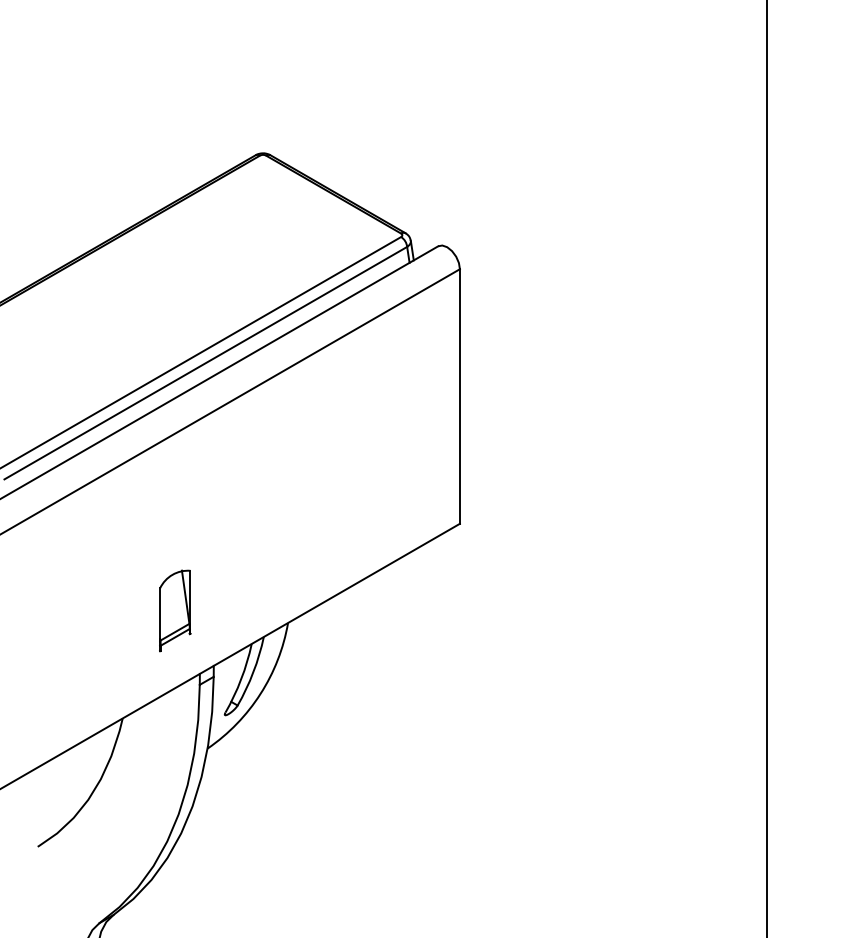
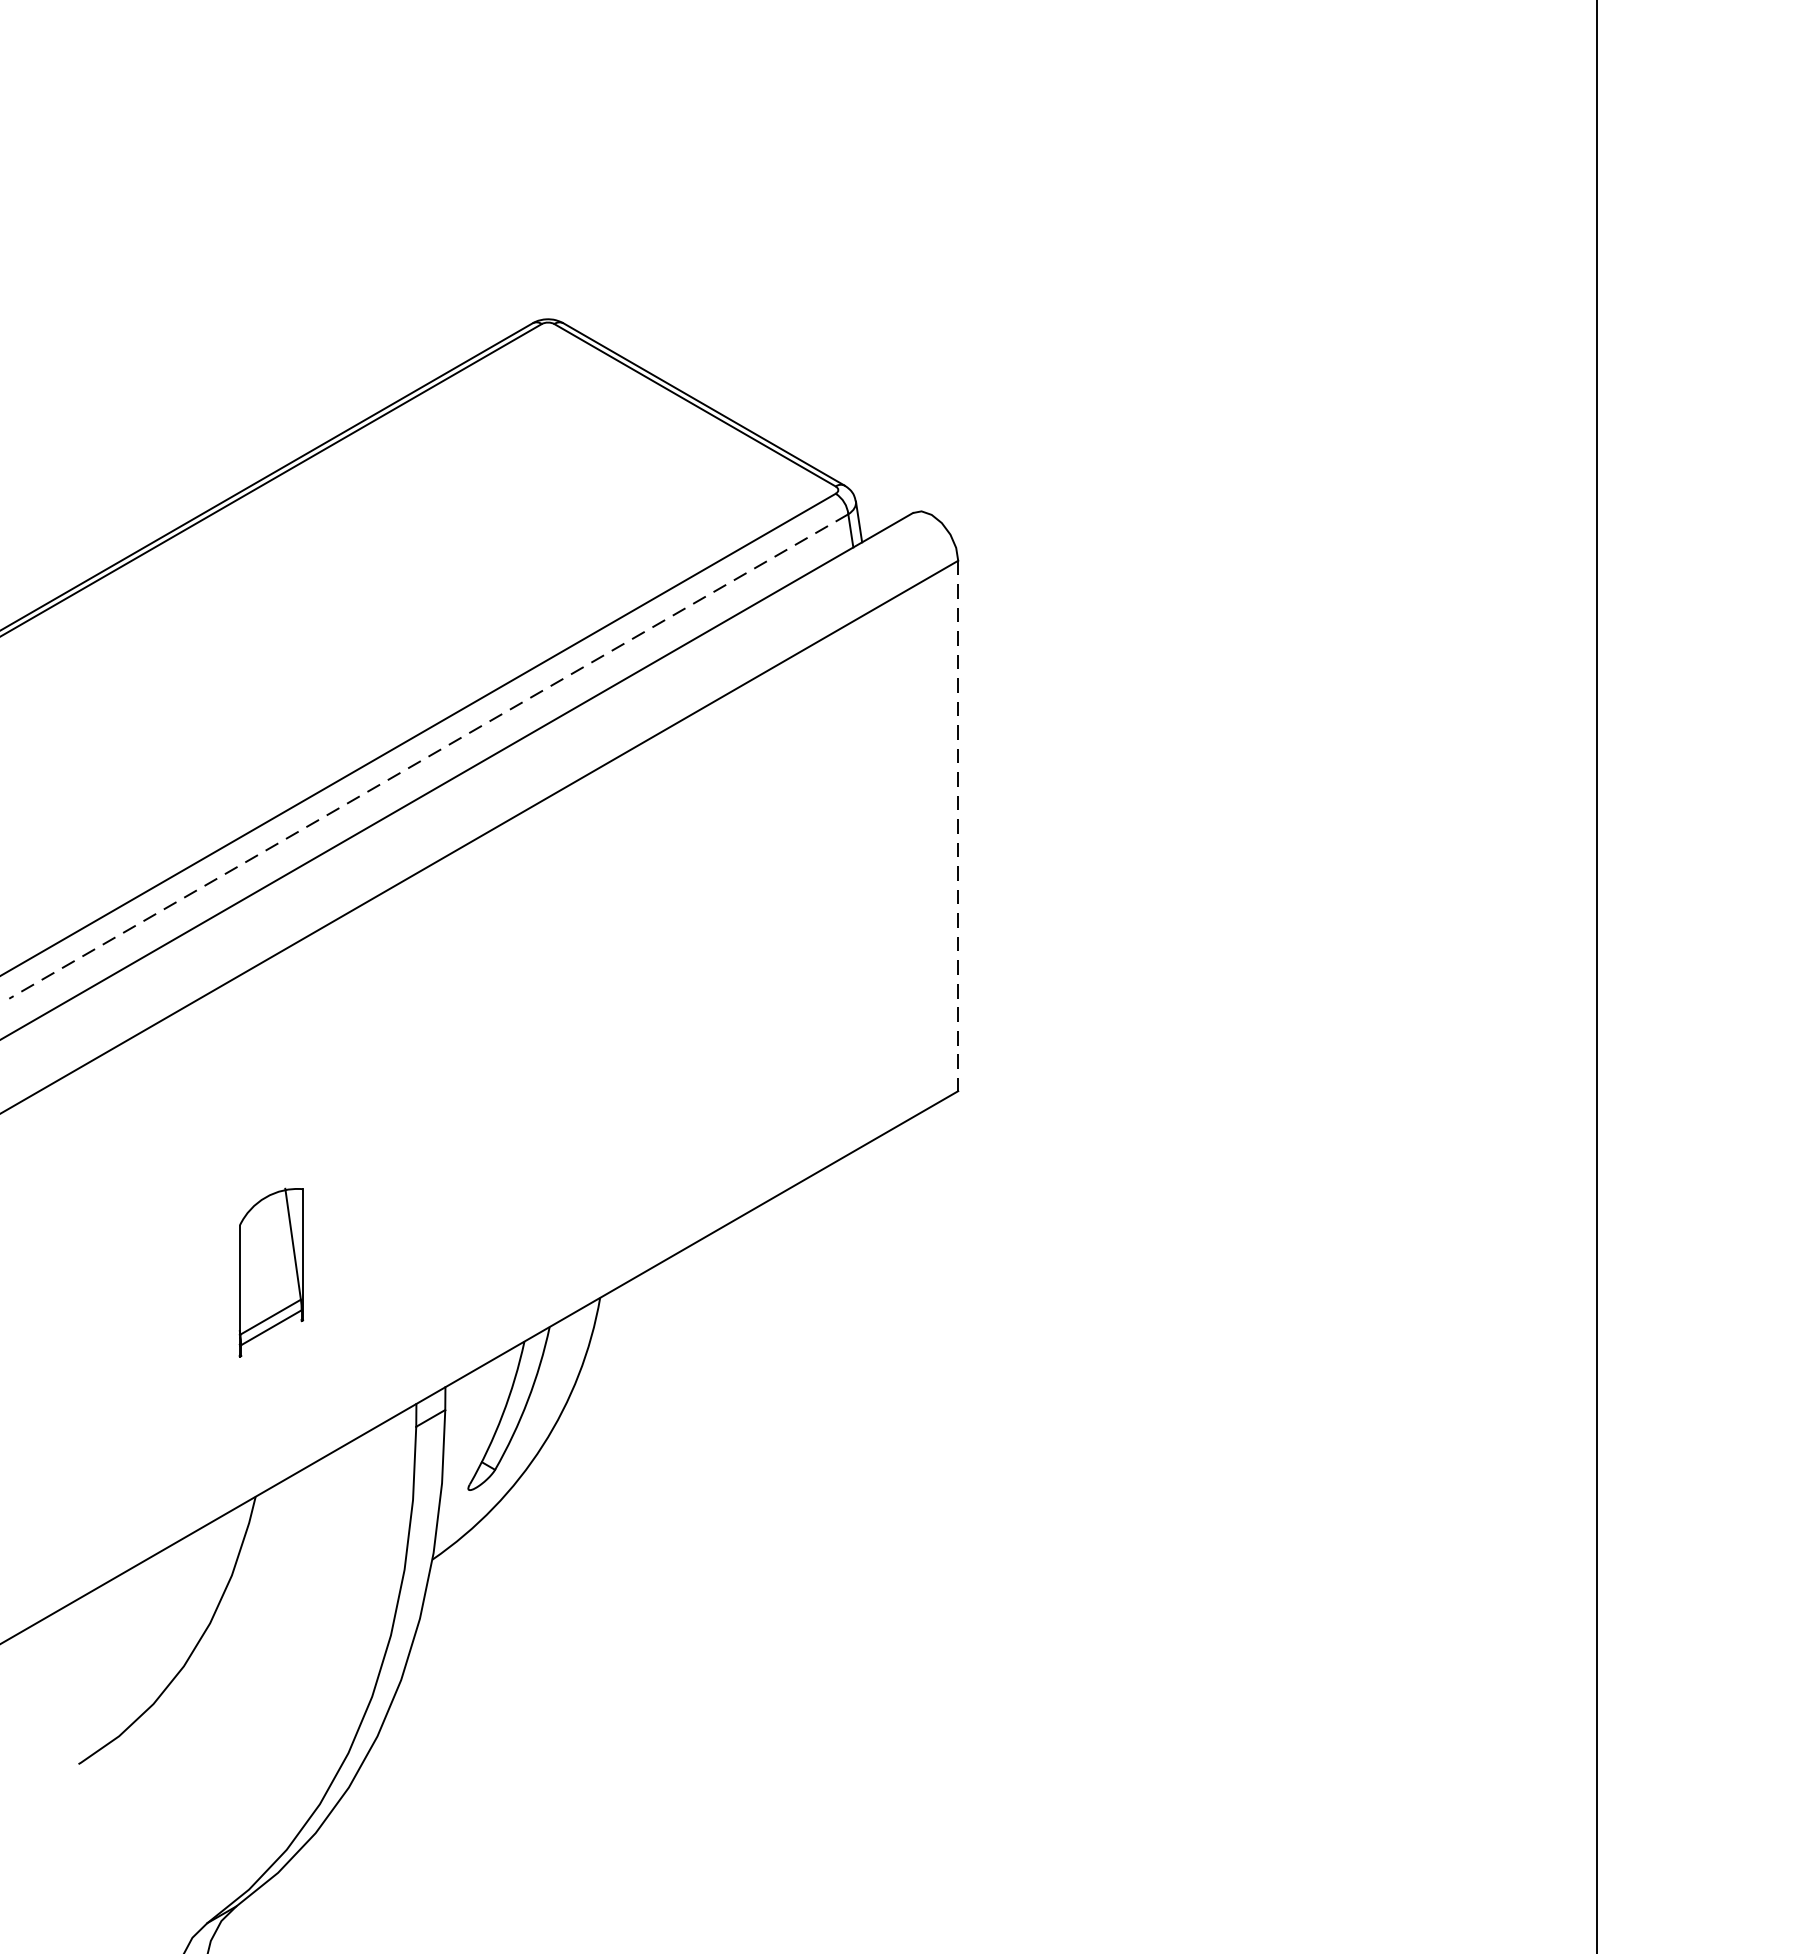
line: (205, 363) -> (428, 757), solid -> dashed
line: (459, 397) -> (957, 828), solid -> dashed
part: (175, 610) -> (271, 1271), moved

